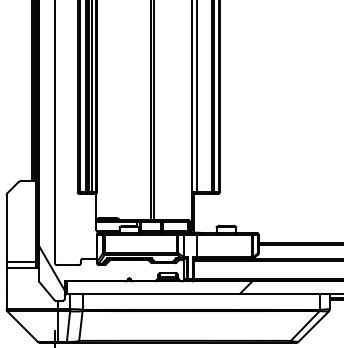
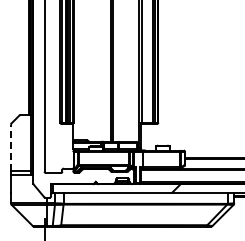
line: (7, 228) -> (11, 147), solid -> dashed
hatch: (52, 267) -> (42, 174), removed

